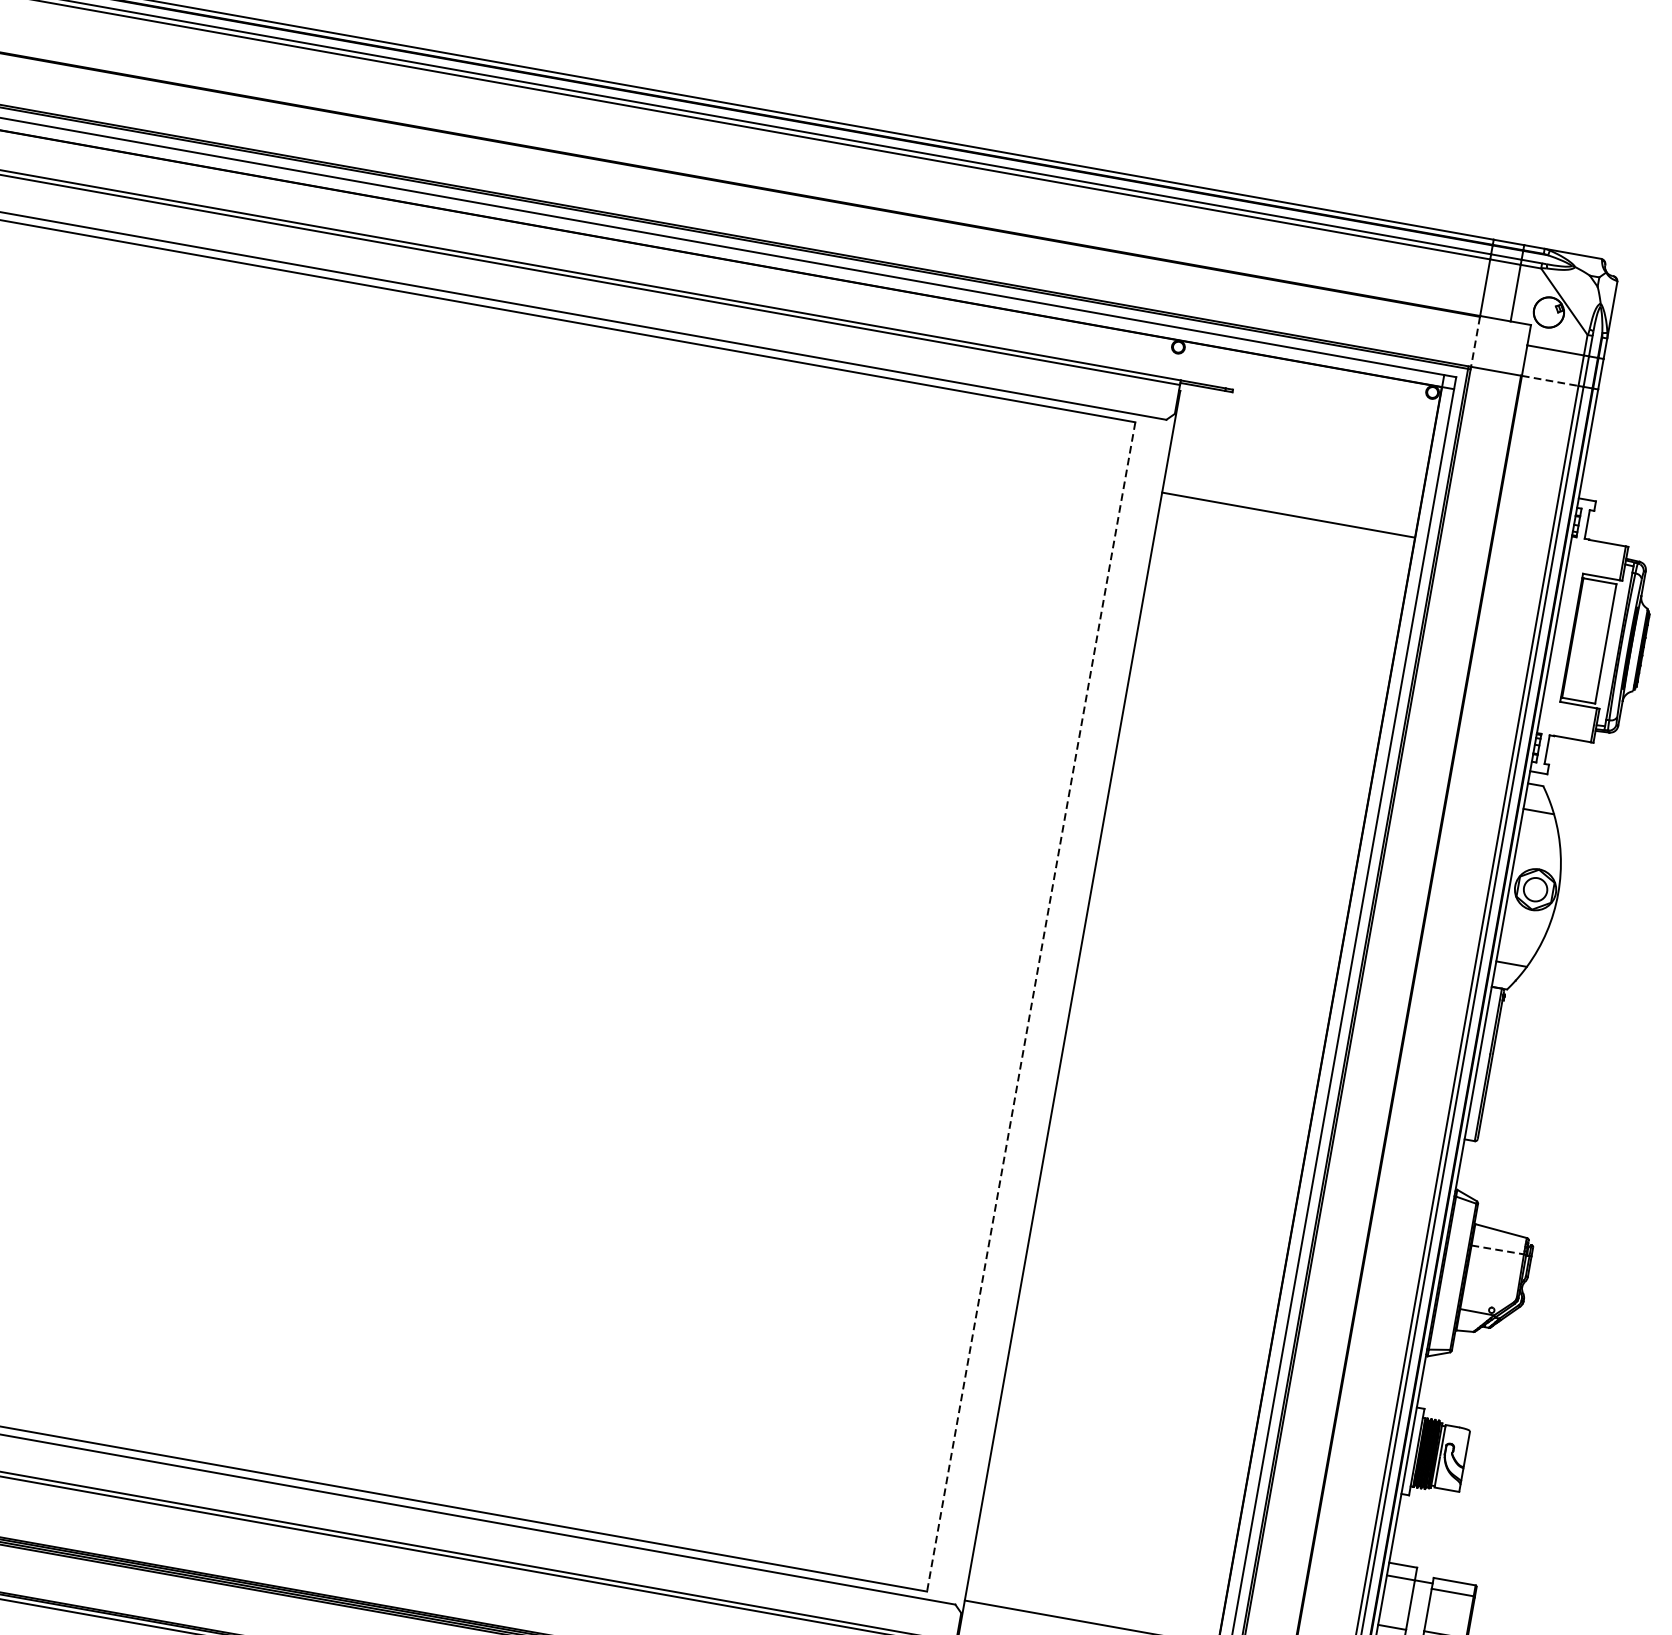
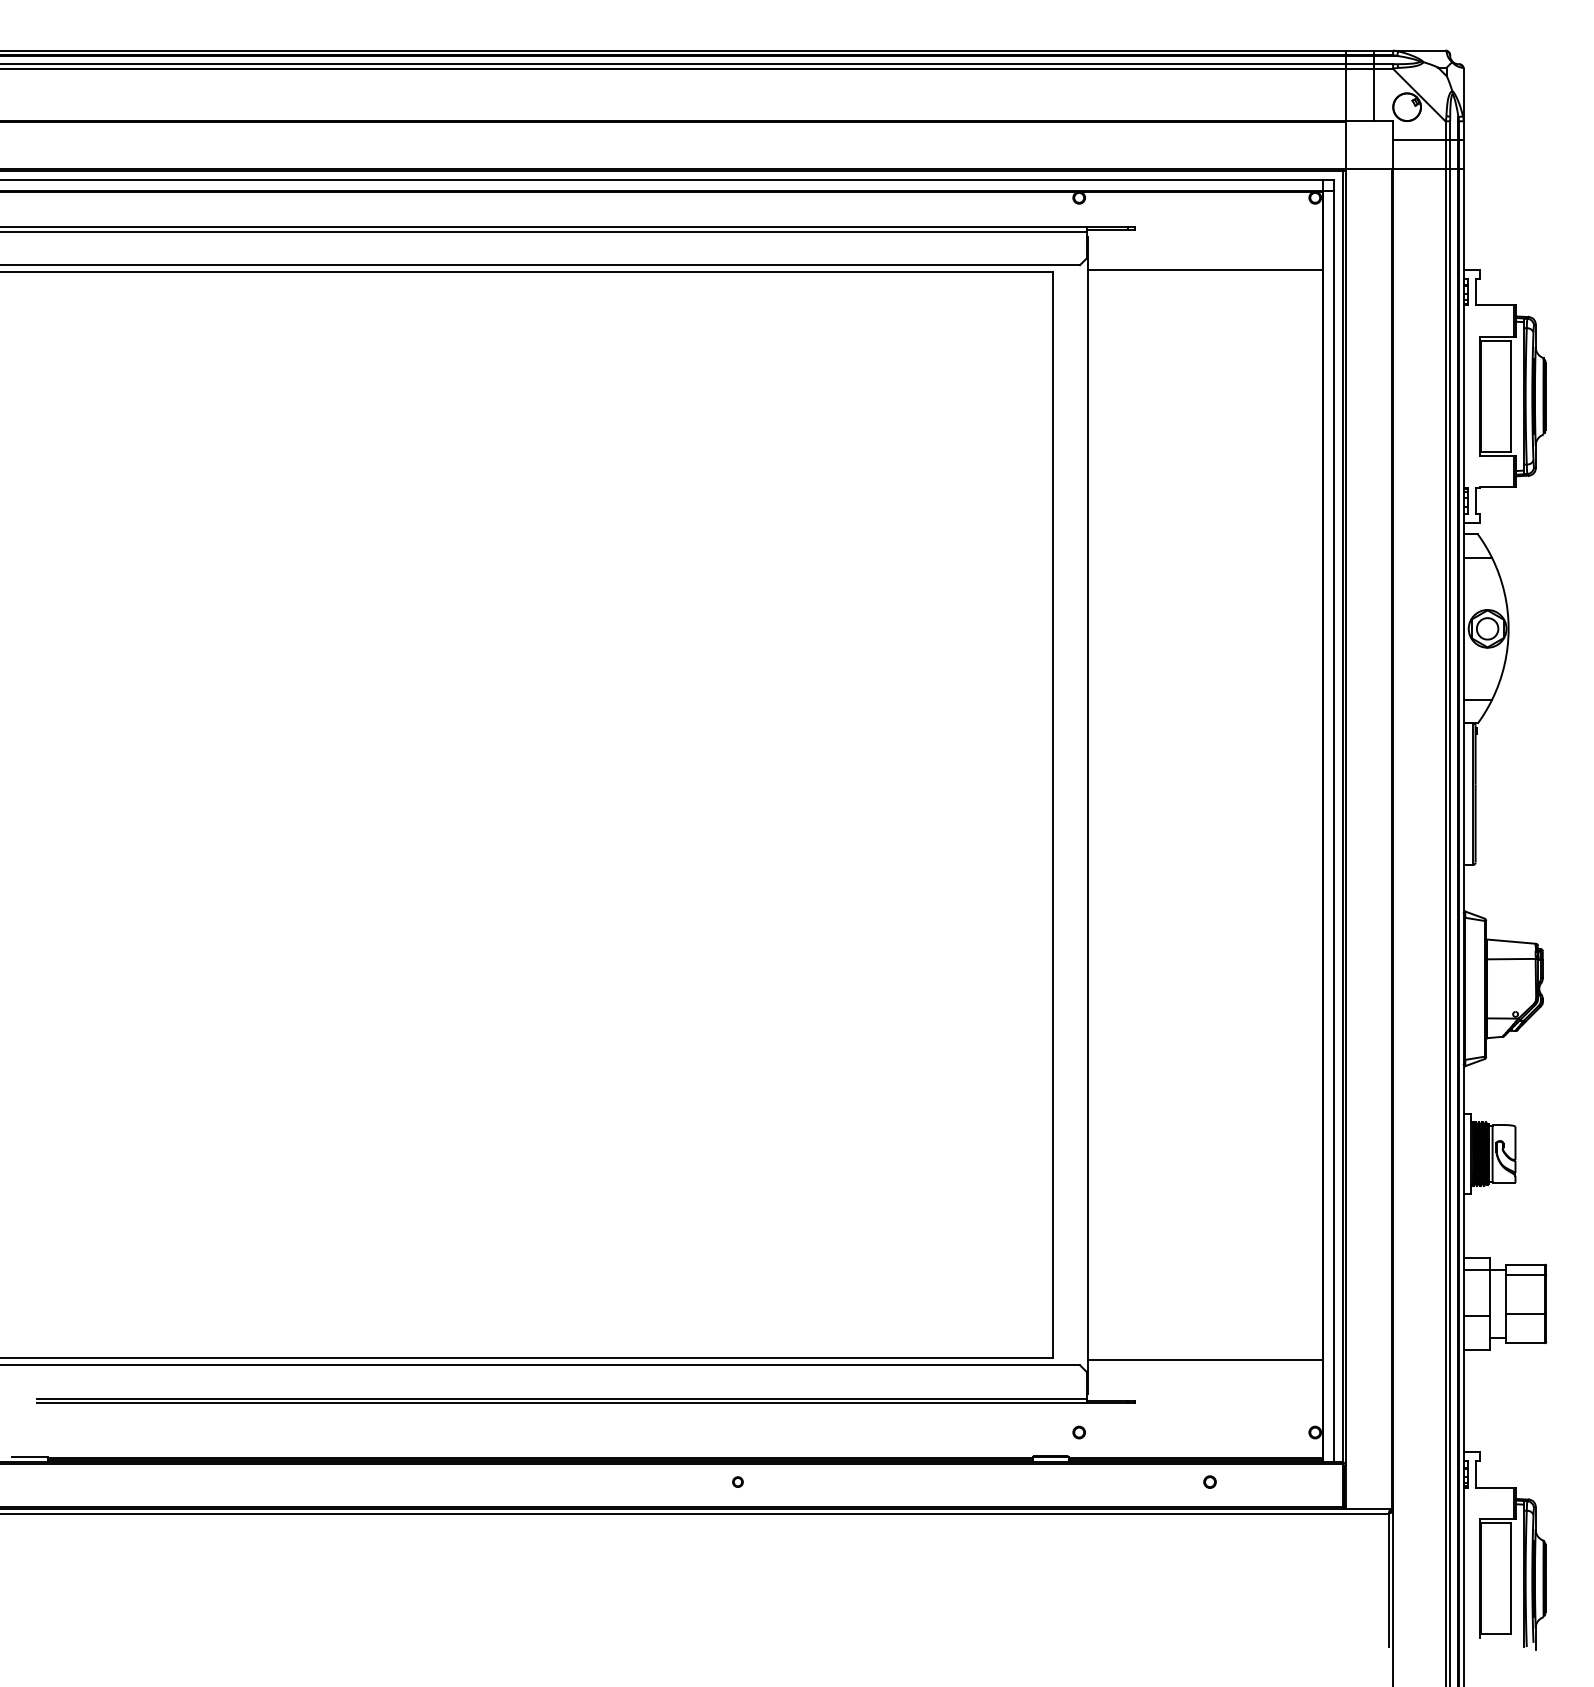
line: (1475, 341) -> (1345, 145), dashed -> solid
line: (1550, 380) -> (1419, 168), dashed -> solid
line: (1287, 515) -> (1204, 270), moved
line: (1031, 1007) -> (1052, 815), dashed -> solid
line: (1497, 1250) -> (1511, 959), dashed -> solid

